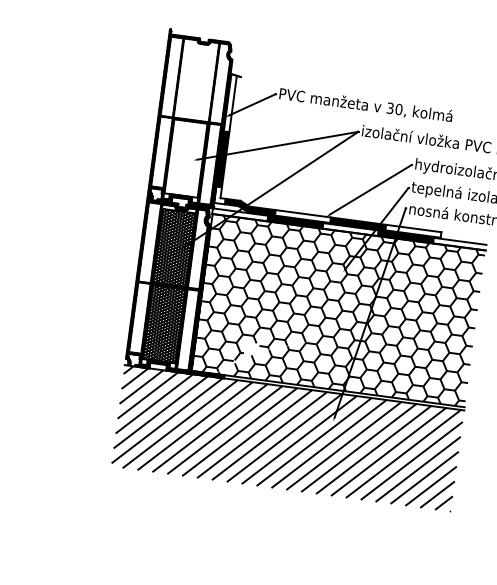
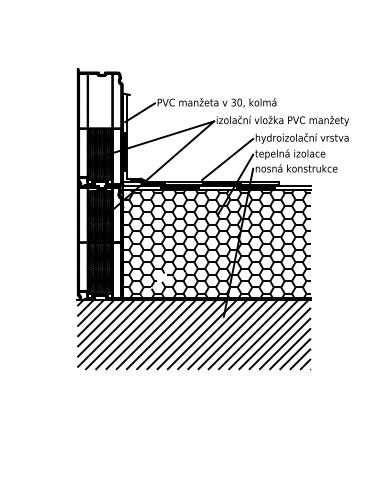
hatch: (185, 157) -> (99, 154), added

